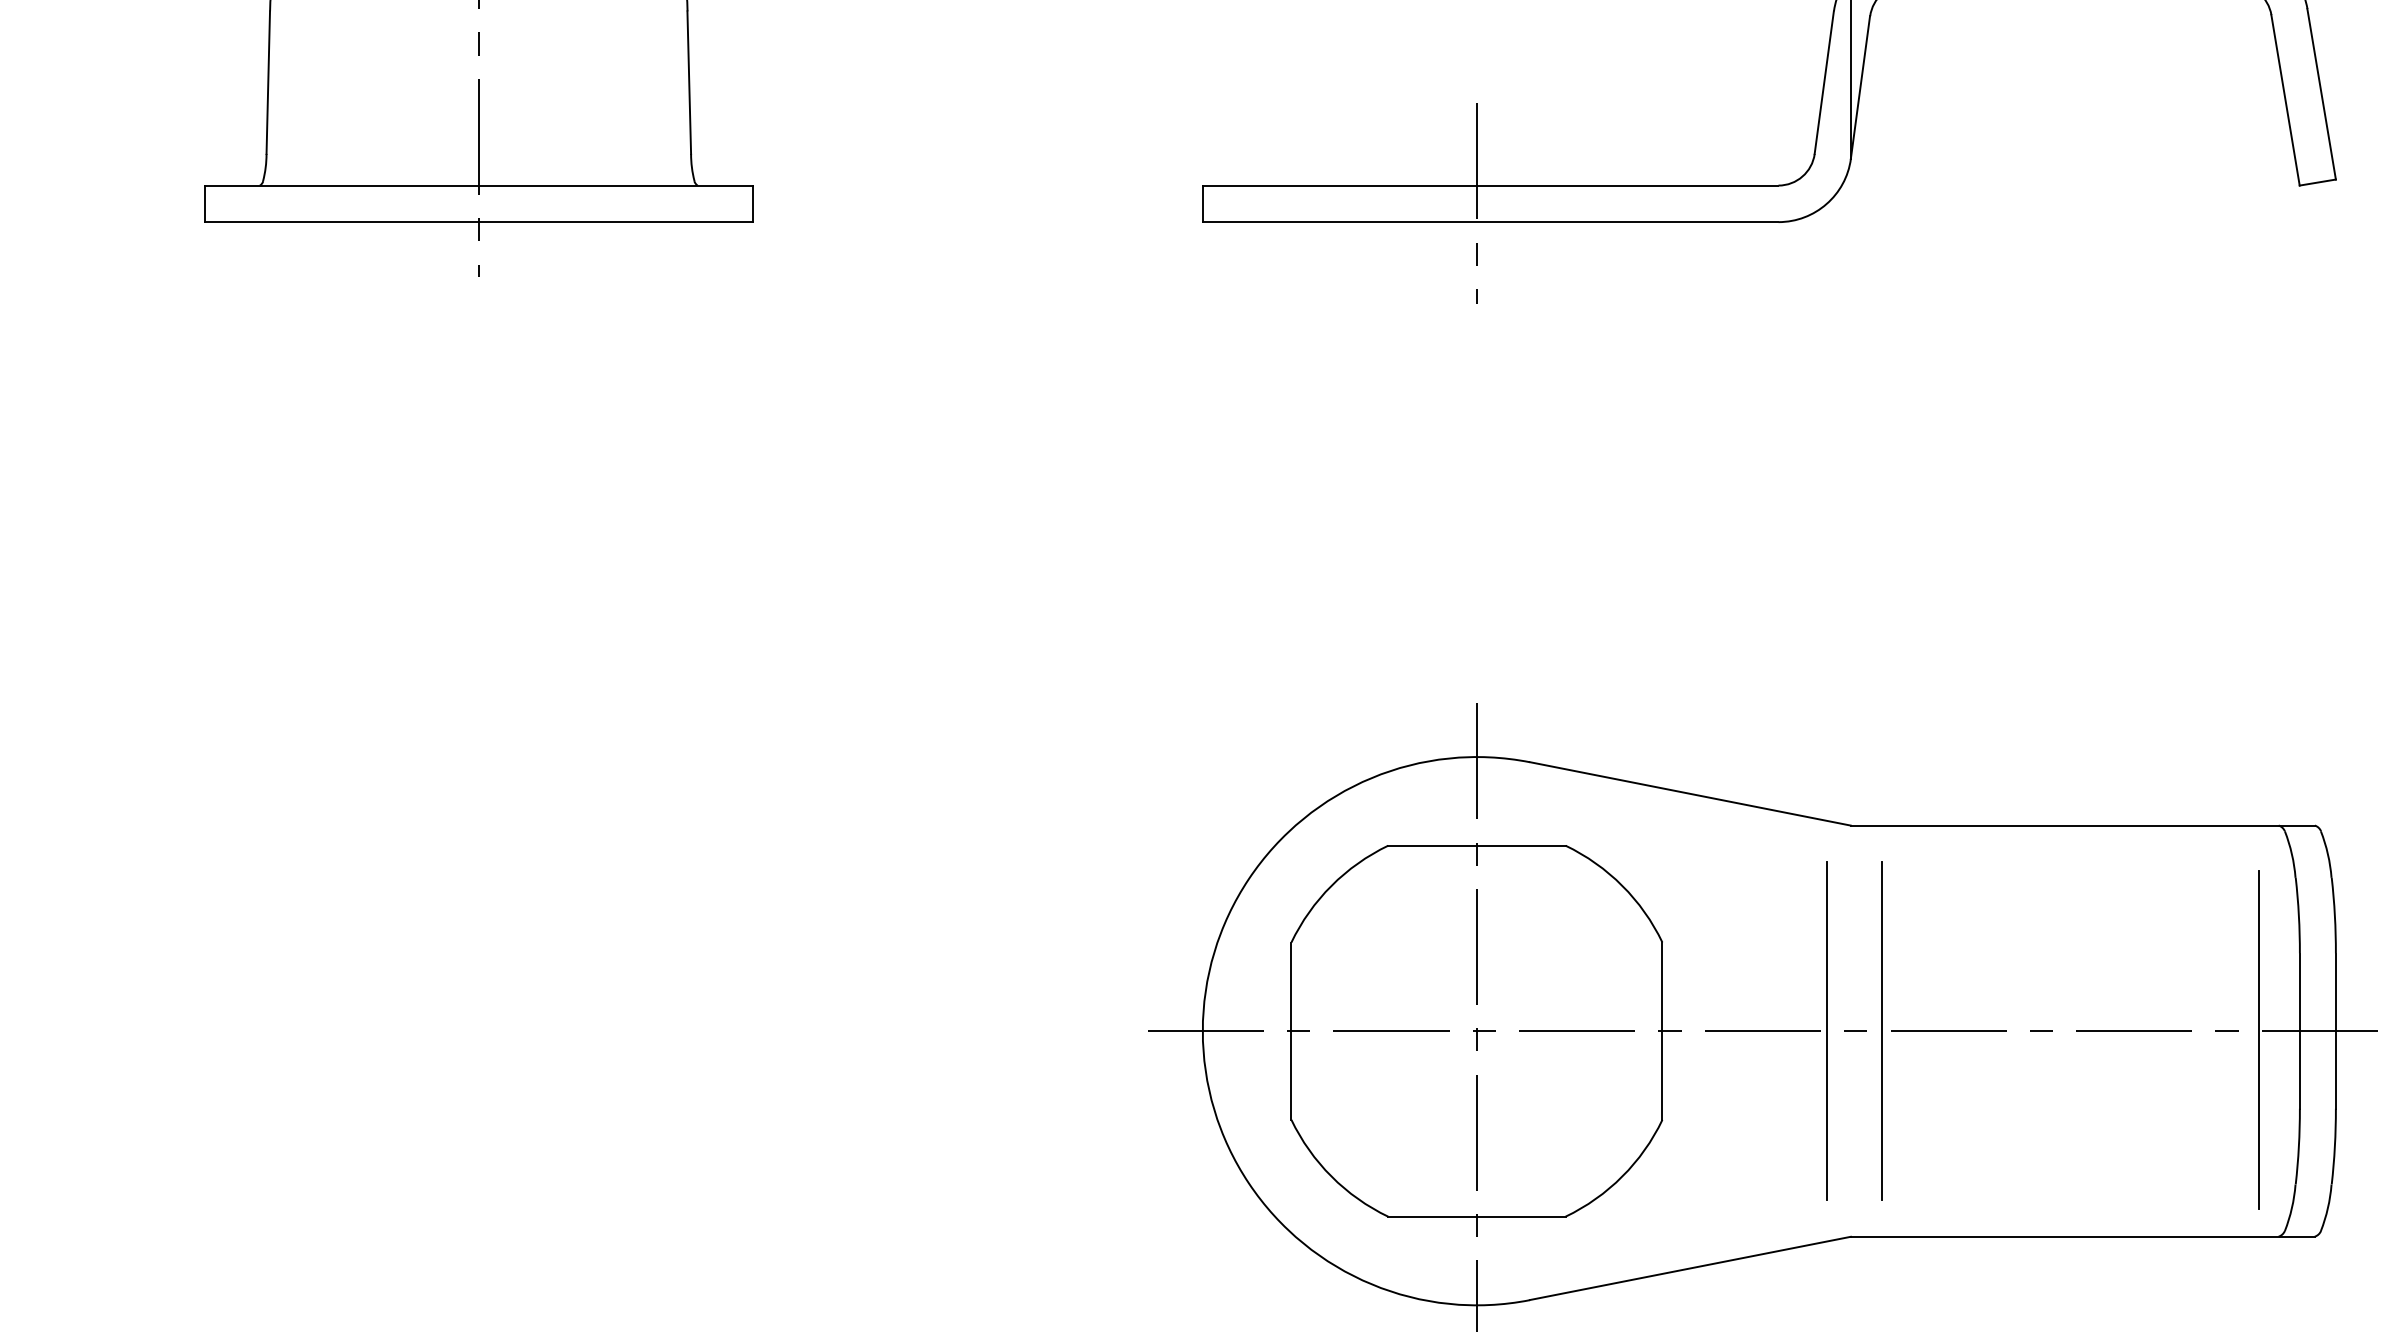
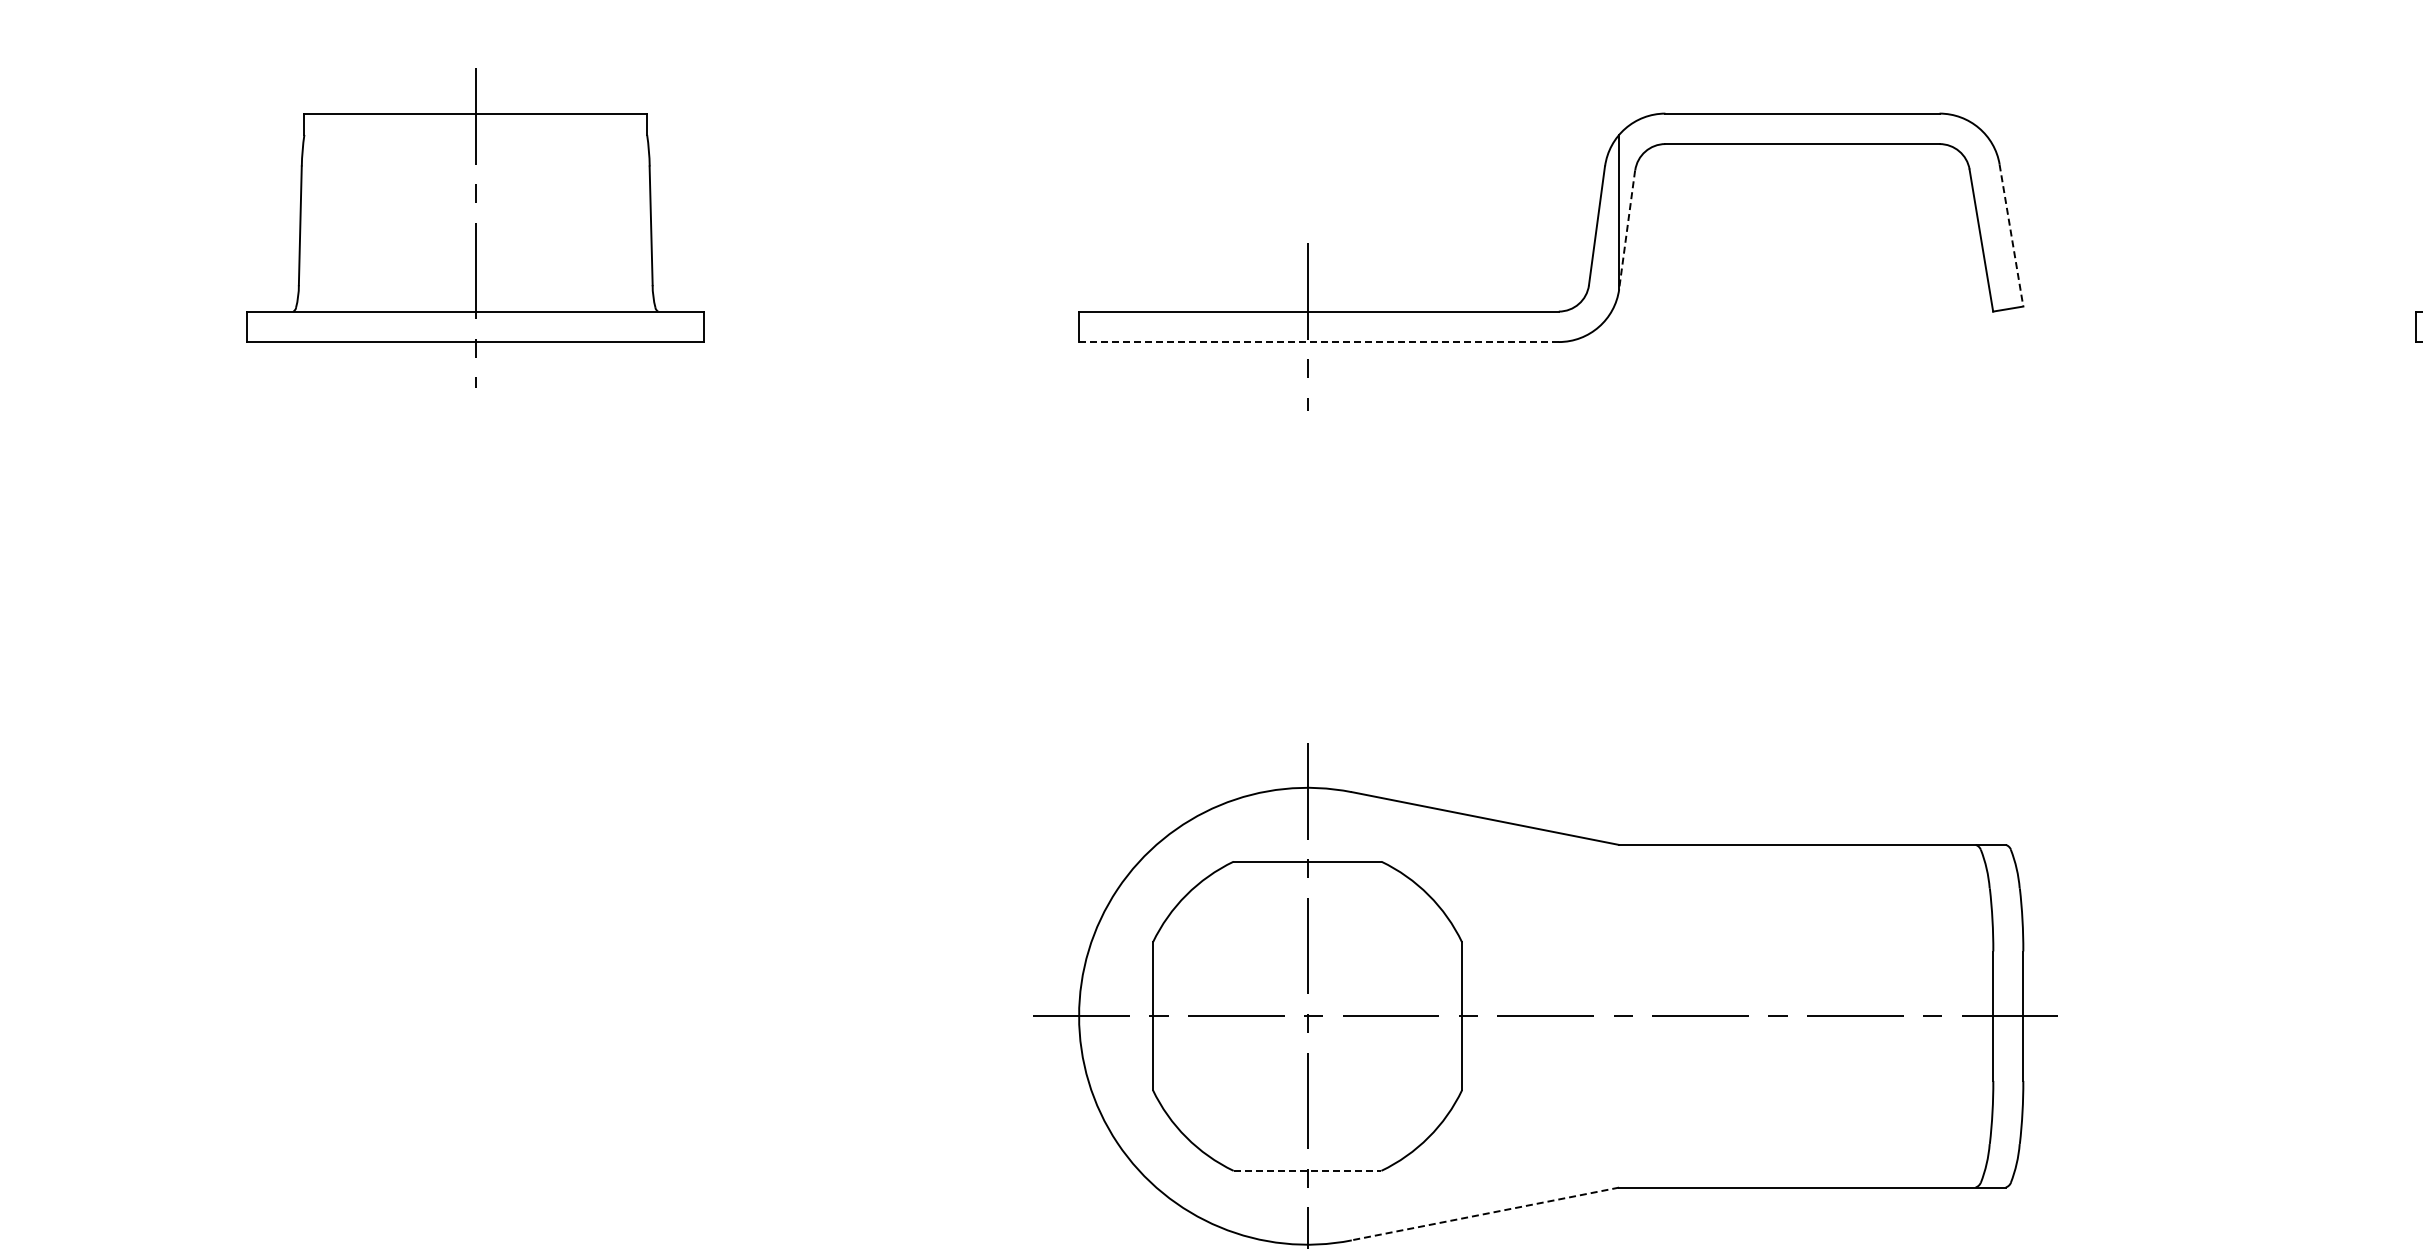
line: (1860, 88) -> (1627, 230), solid -> dashed
line: (2321, 95) -> (2011, 236), solid -> dashed
line: (1490, 222) -> (1318, 342), solid -> dashed
line: (1826, 1031) -> (1598, 1016), removed
line: (1882, 1031) -> (1645, 1016), removed
line: (2259, 1039) -> (1959, 1023), removed
line: (1476, 1216) -> (1307, 1170), solid -> dashed
line: (1689, 1269) -> (1484, 1214), solid -> dashed

